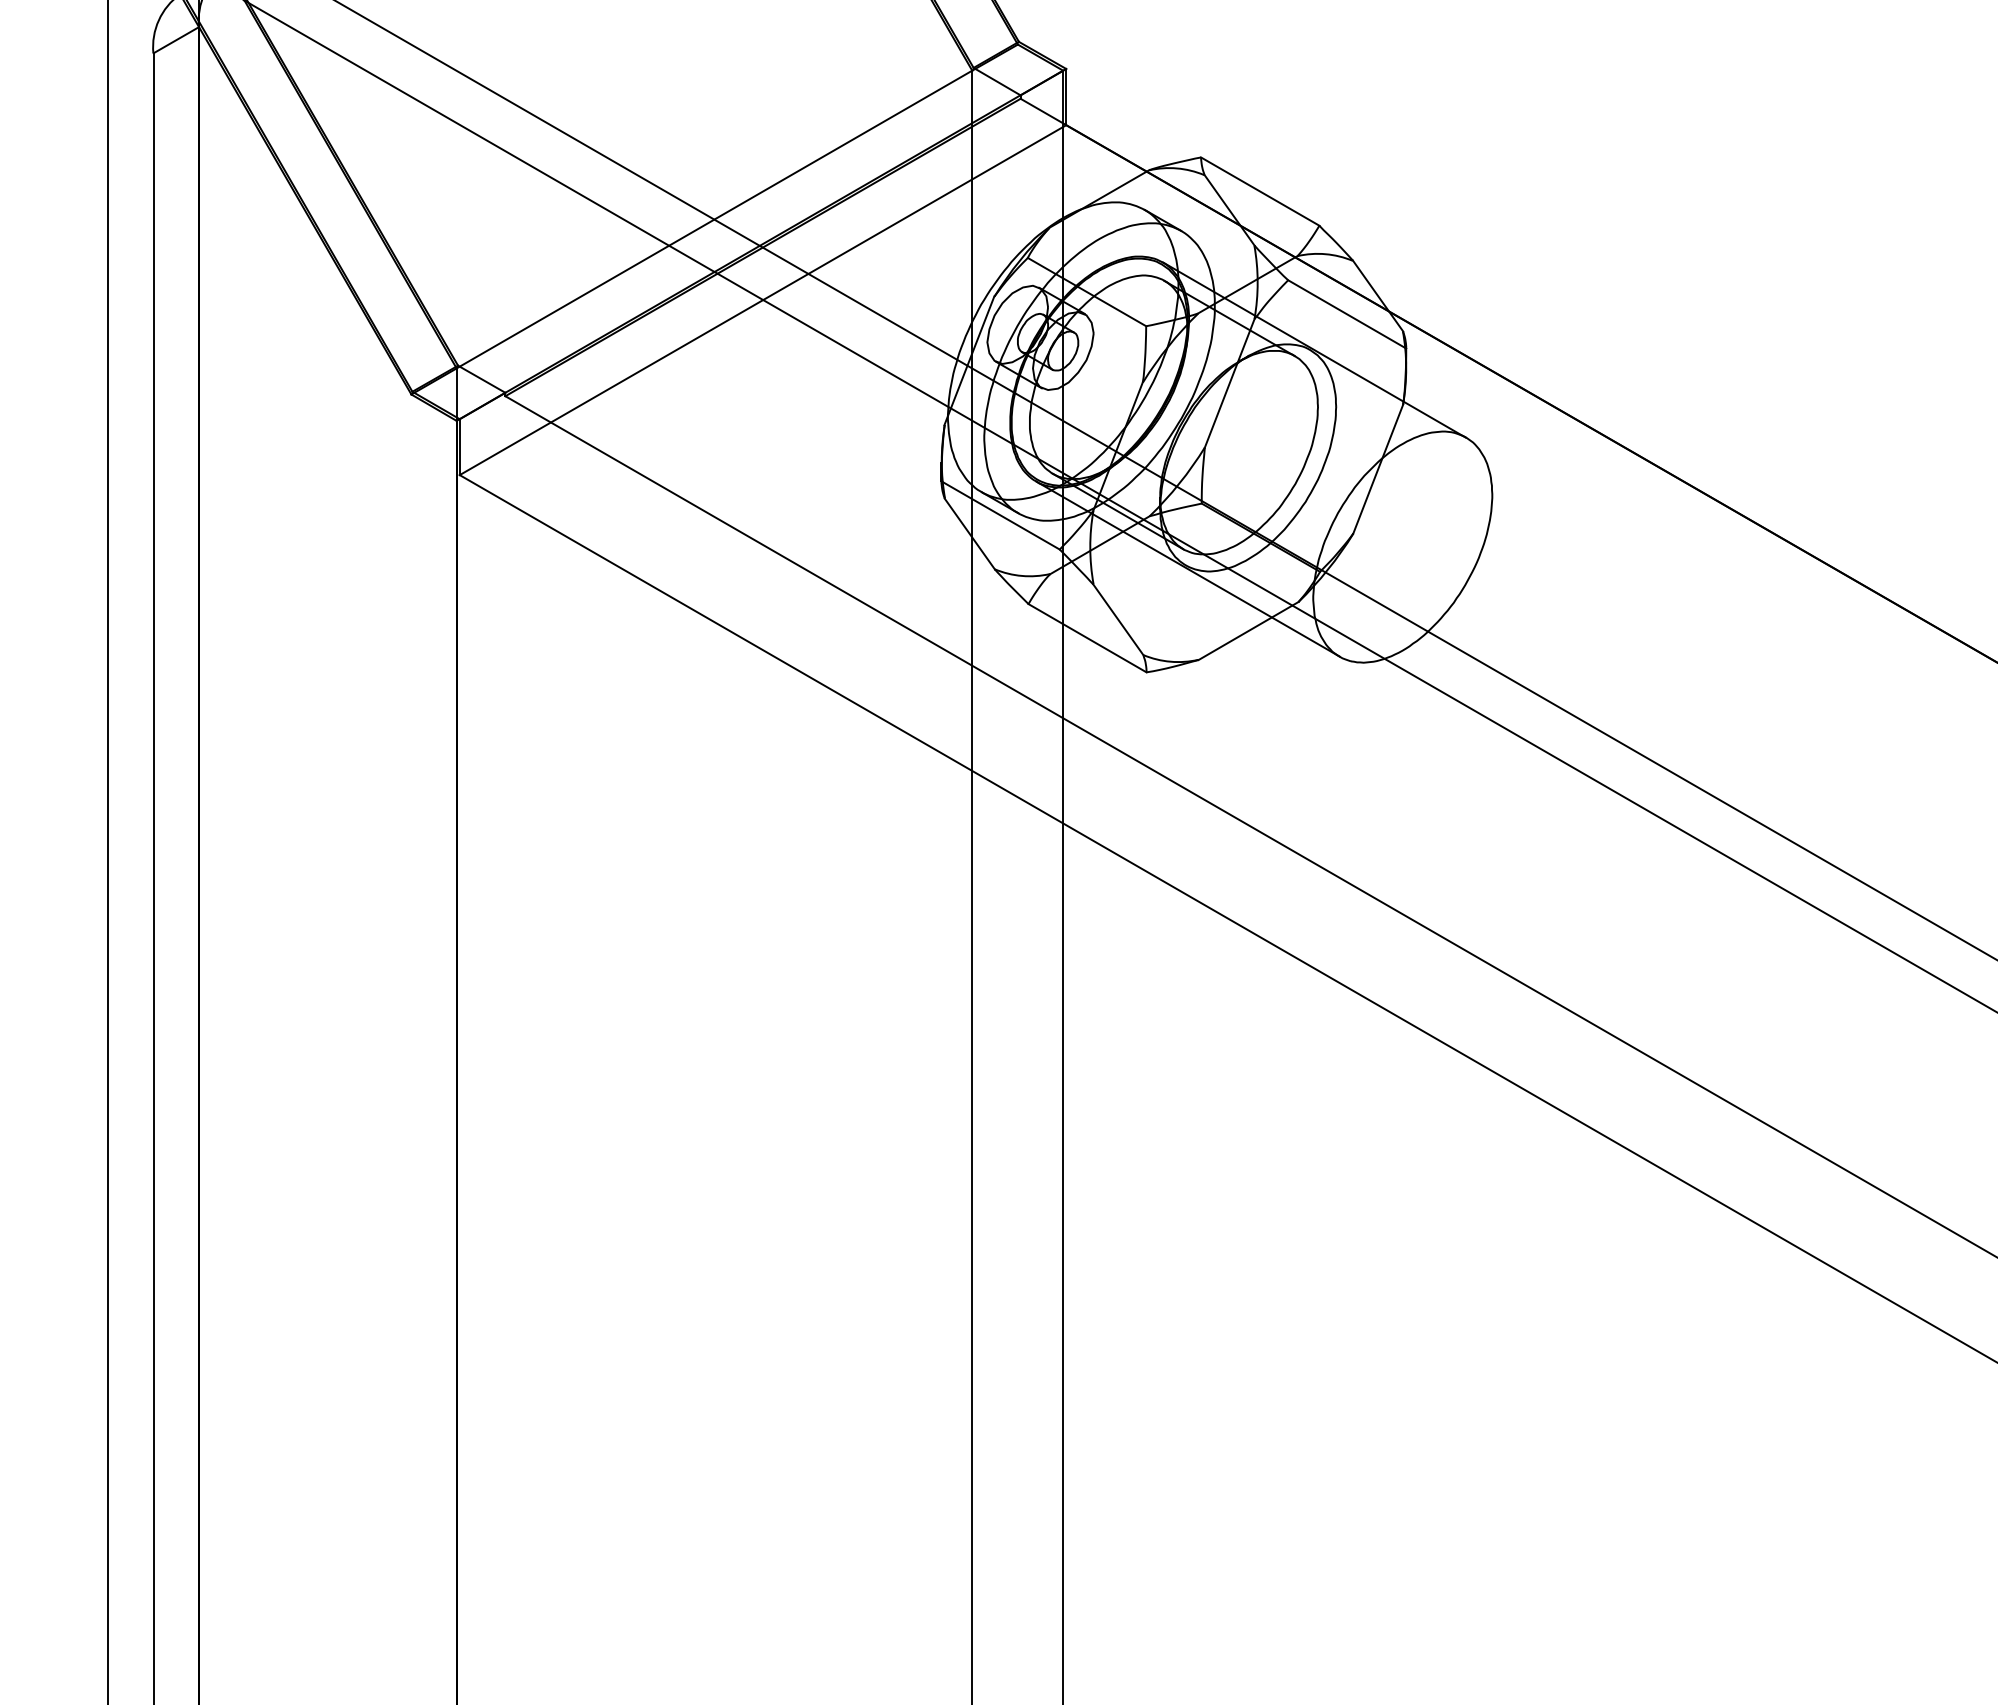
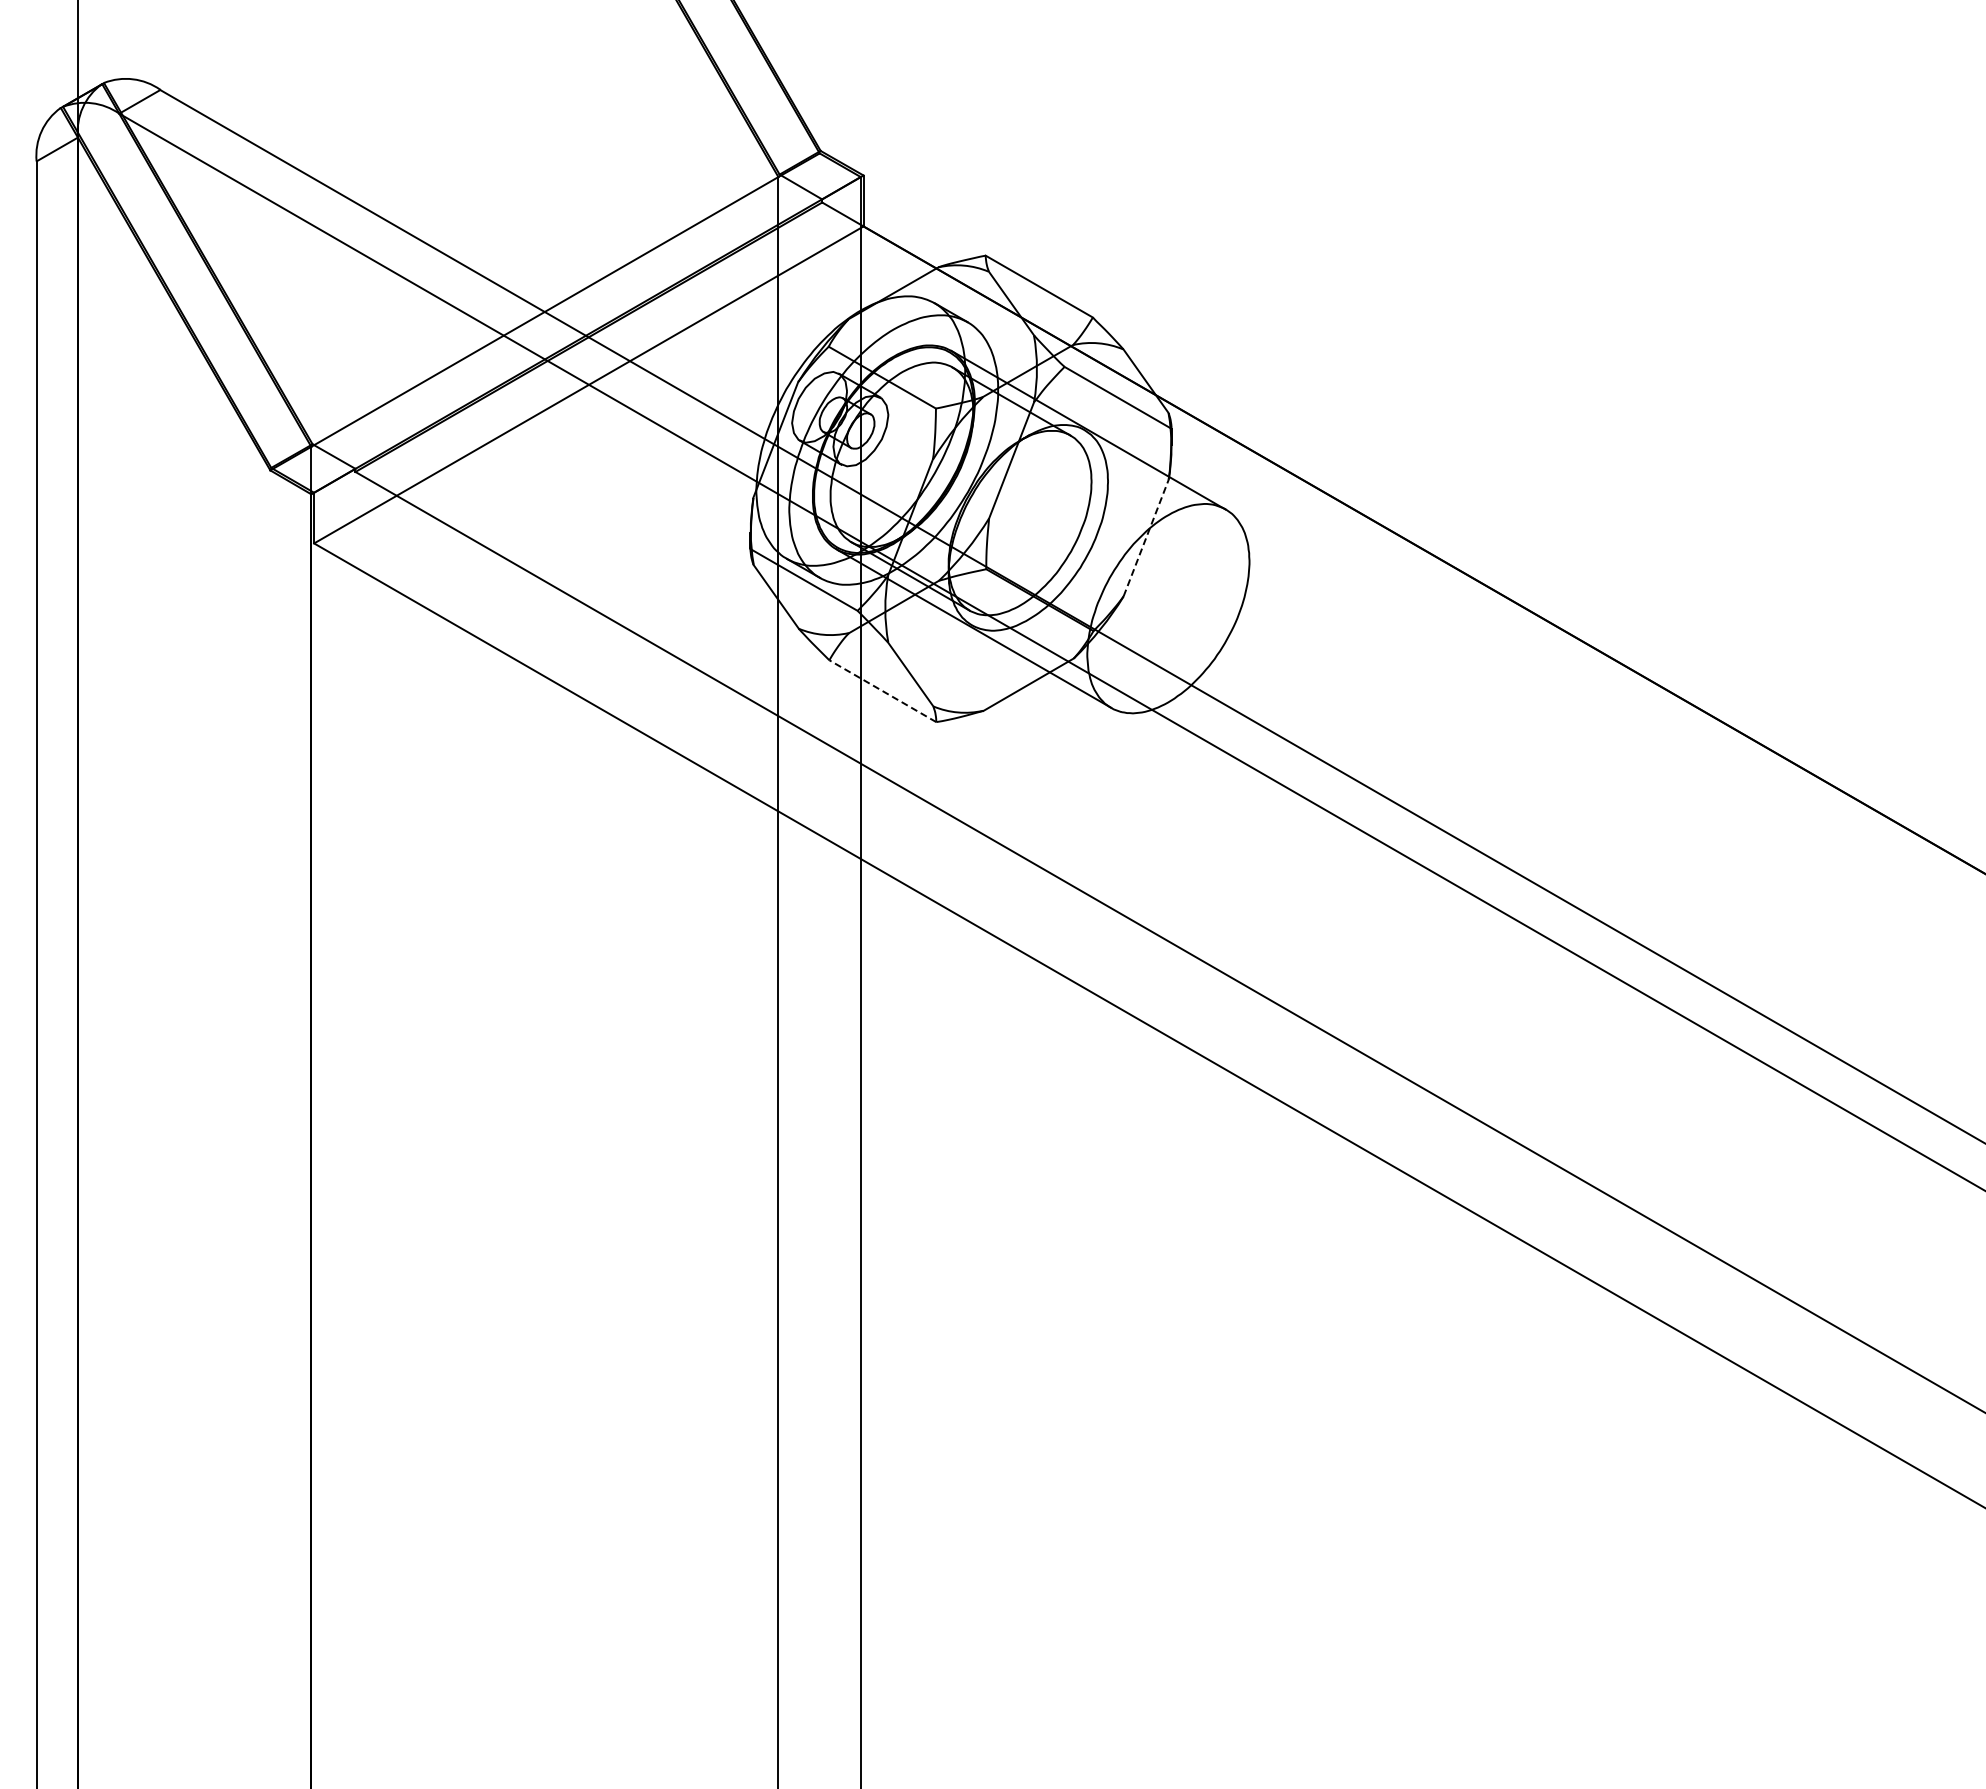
line: (1378, 468) -> (1146, 537), solid -> dashed
line: (1087, 638) -> (882, 691), solid -> dashed

